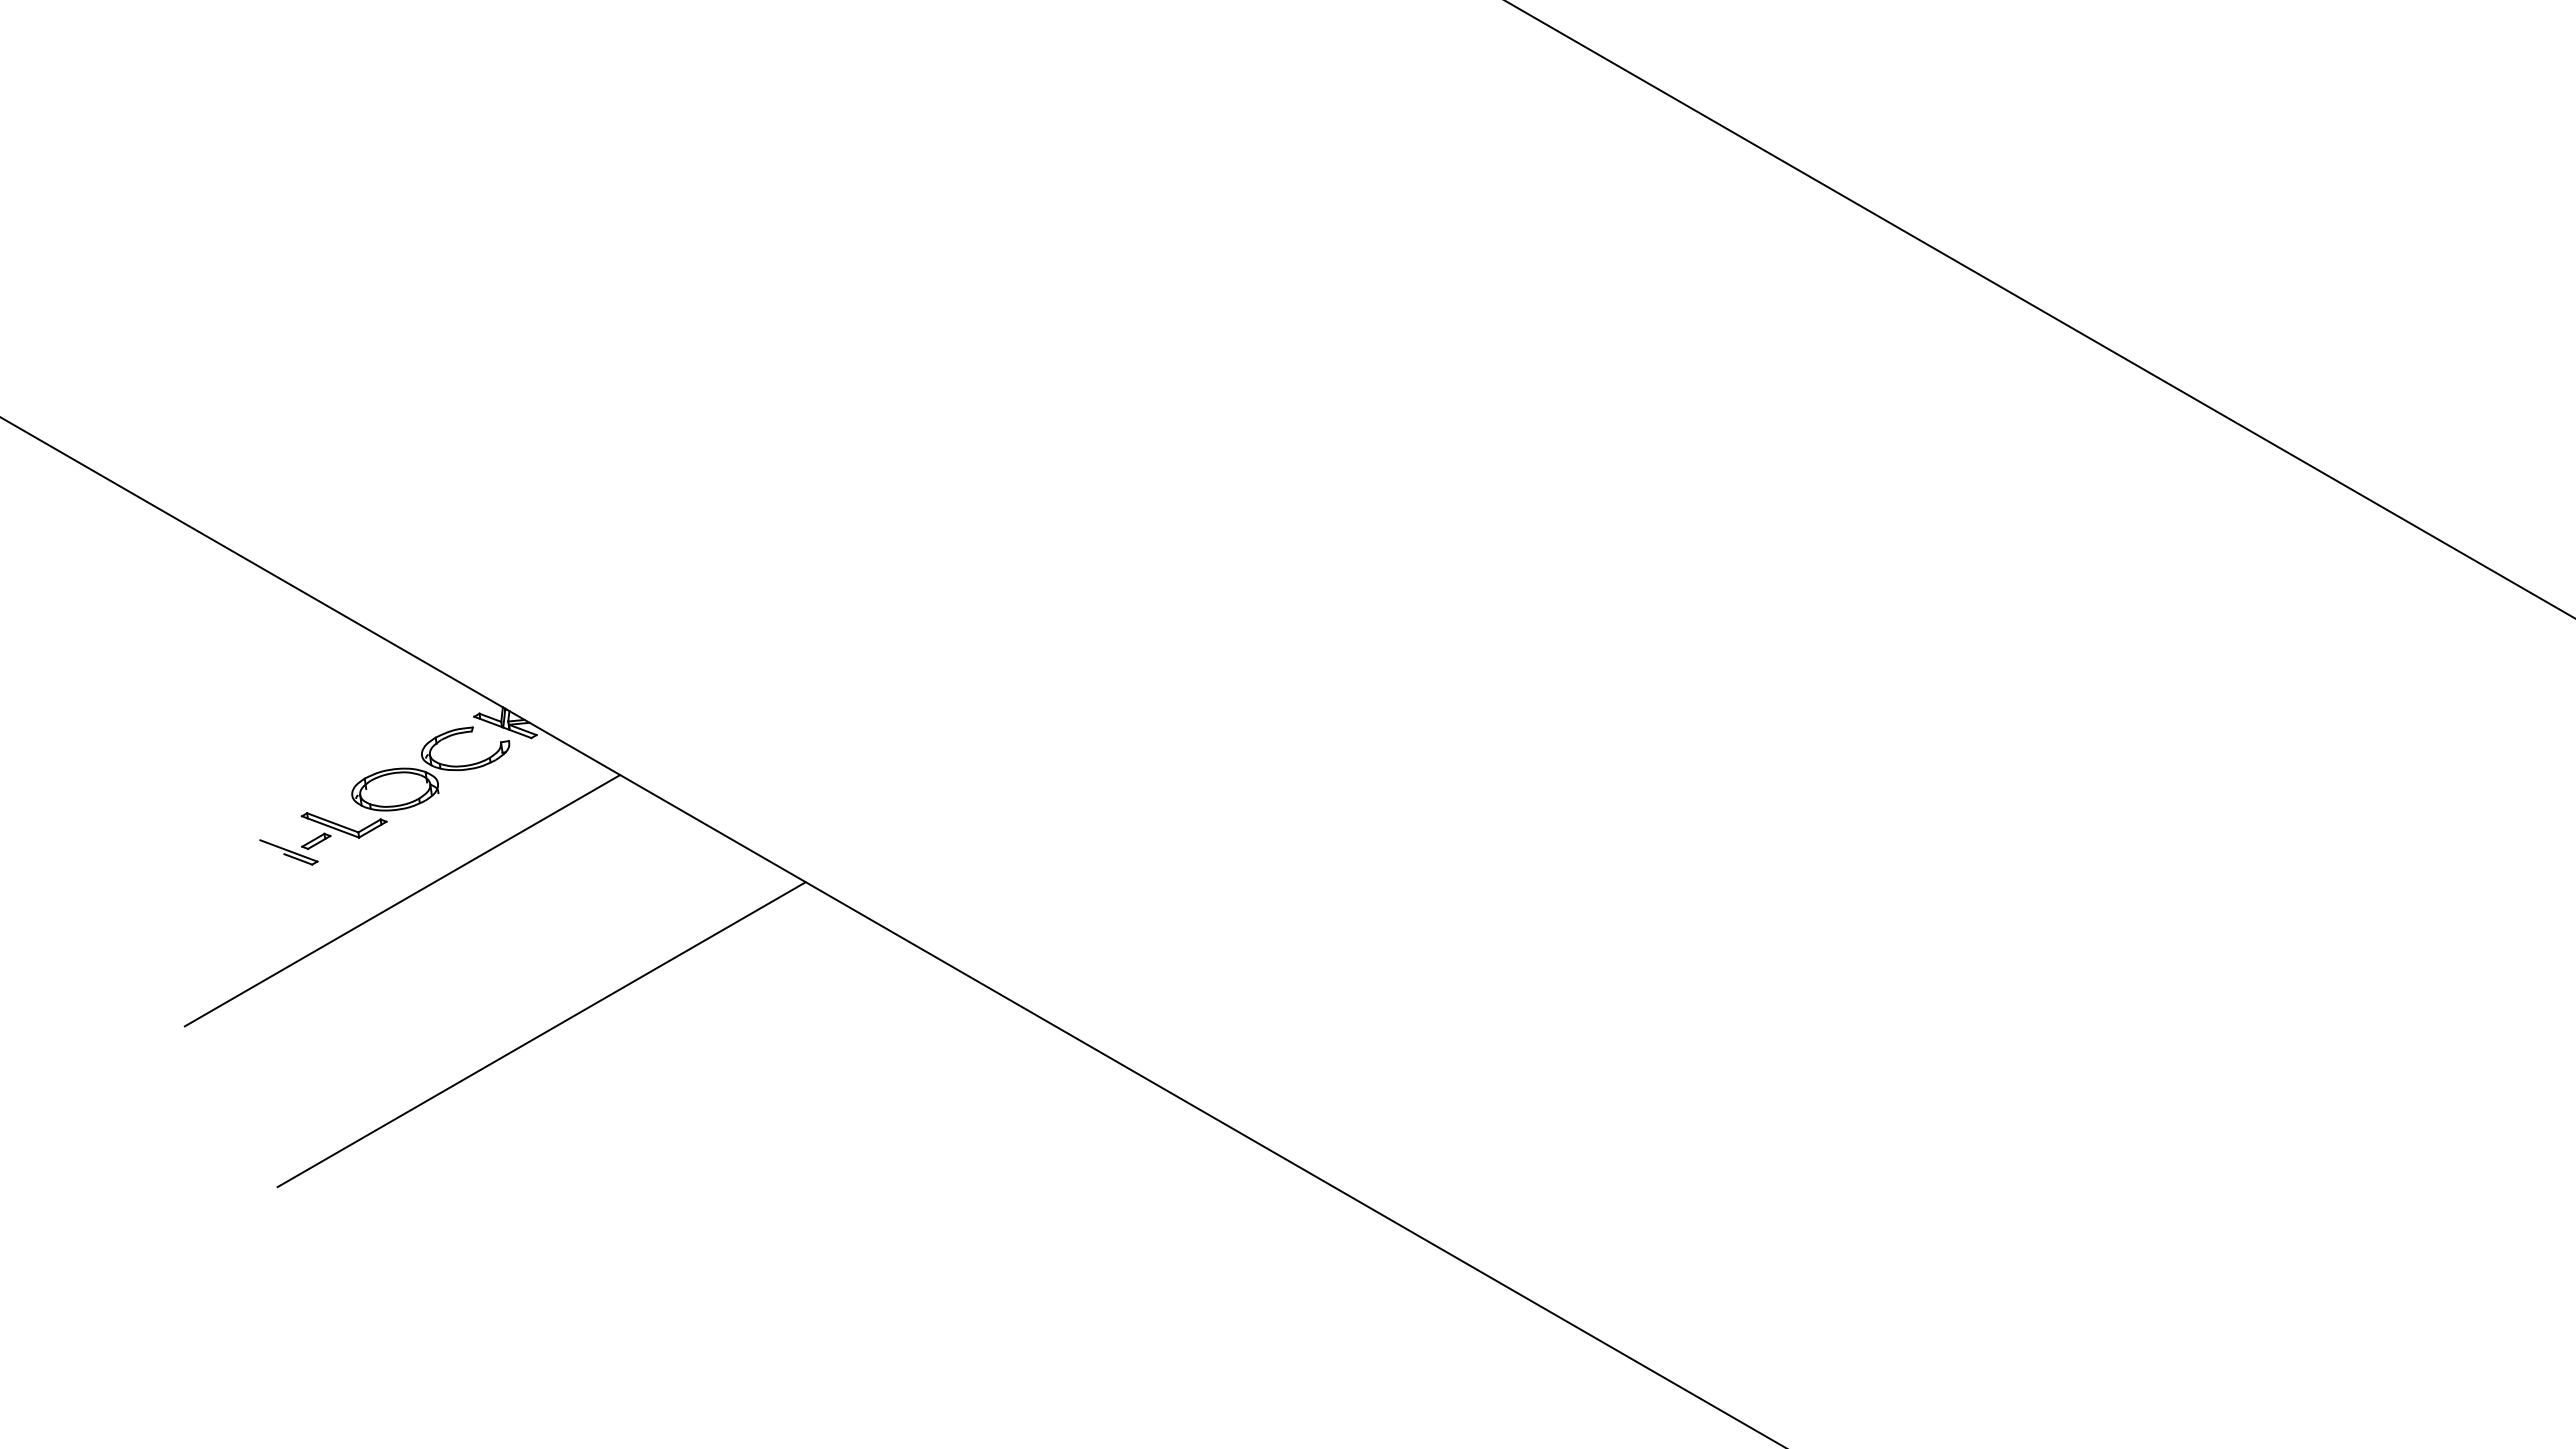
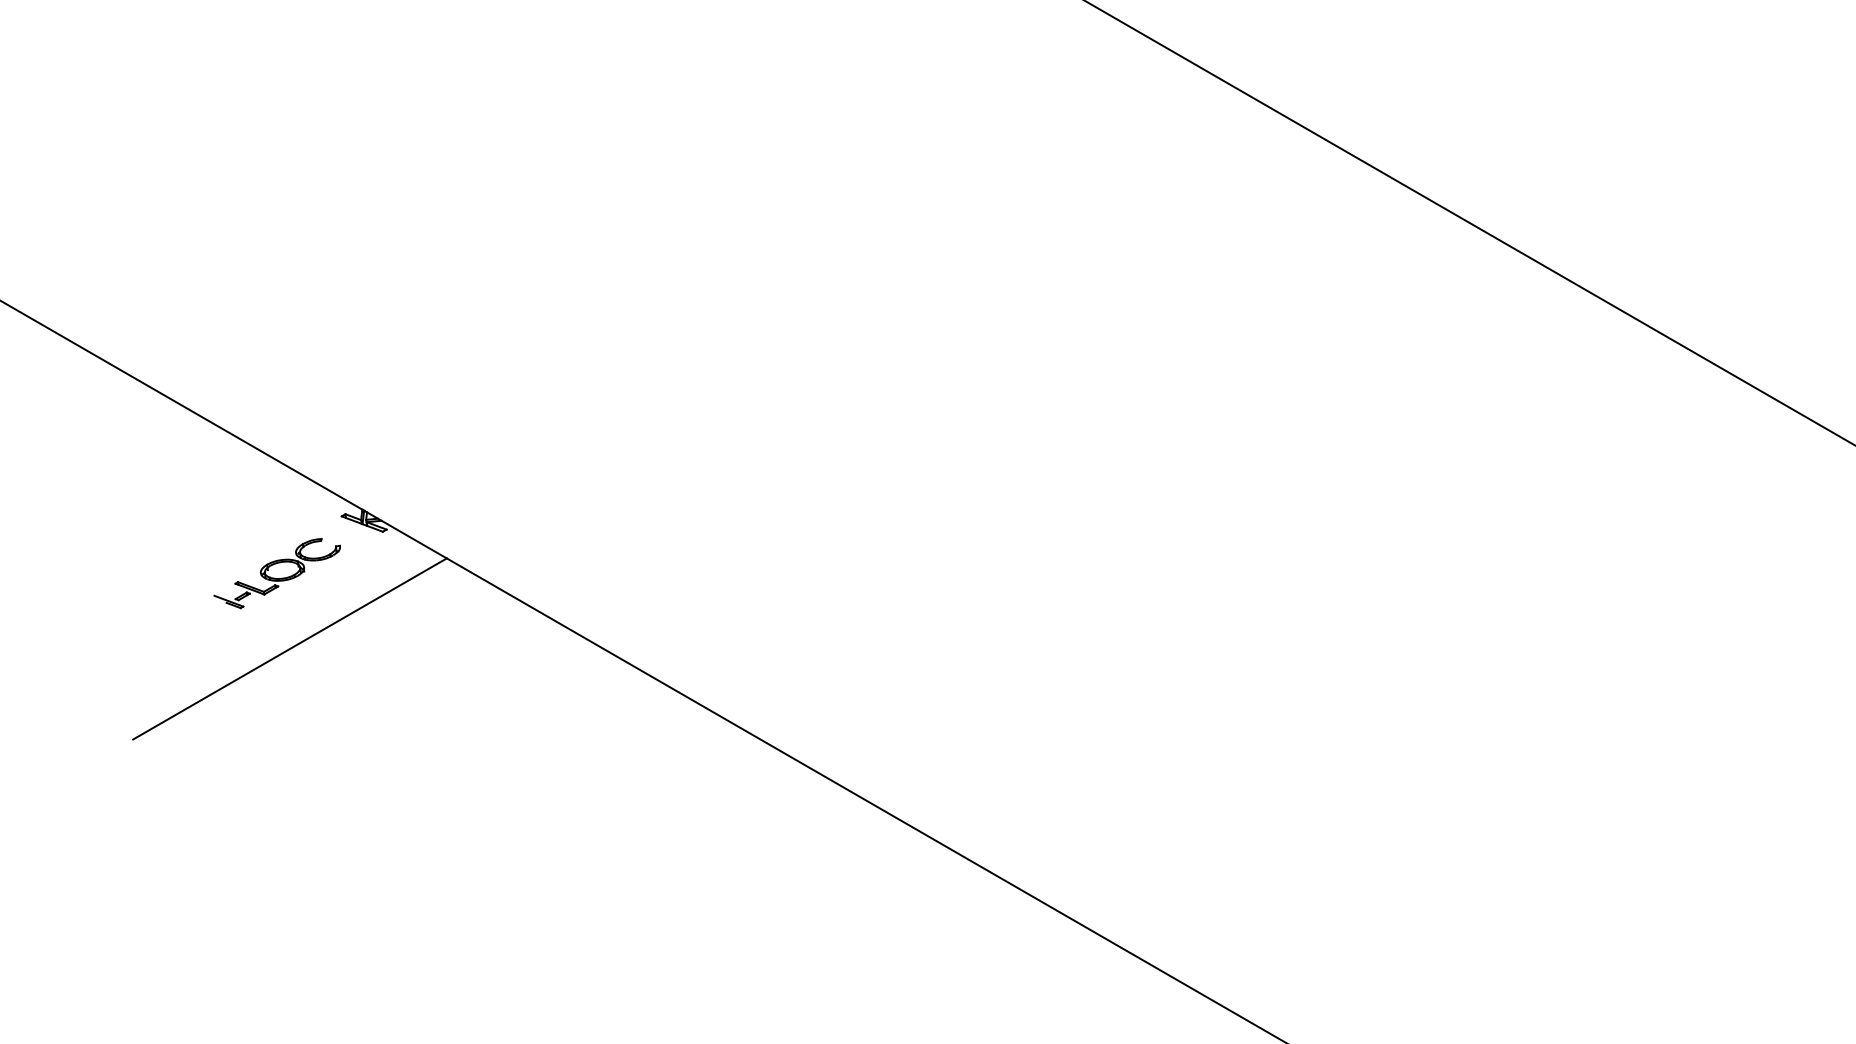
part: (384, 795) -> (277, 573), size x0.7
line: (541, 1034) -> (390, 745), removed

